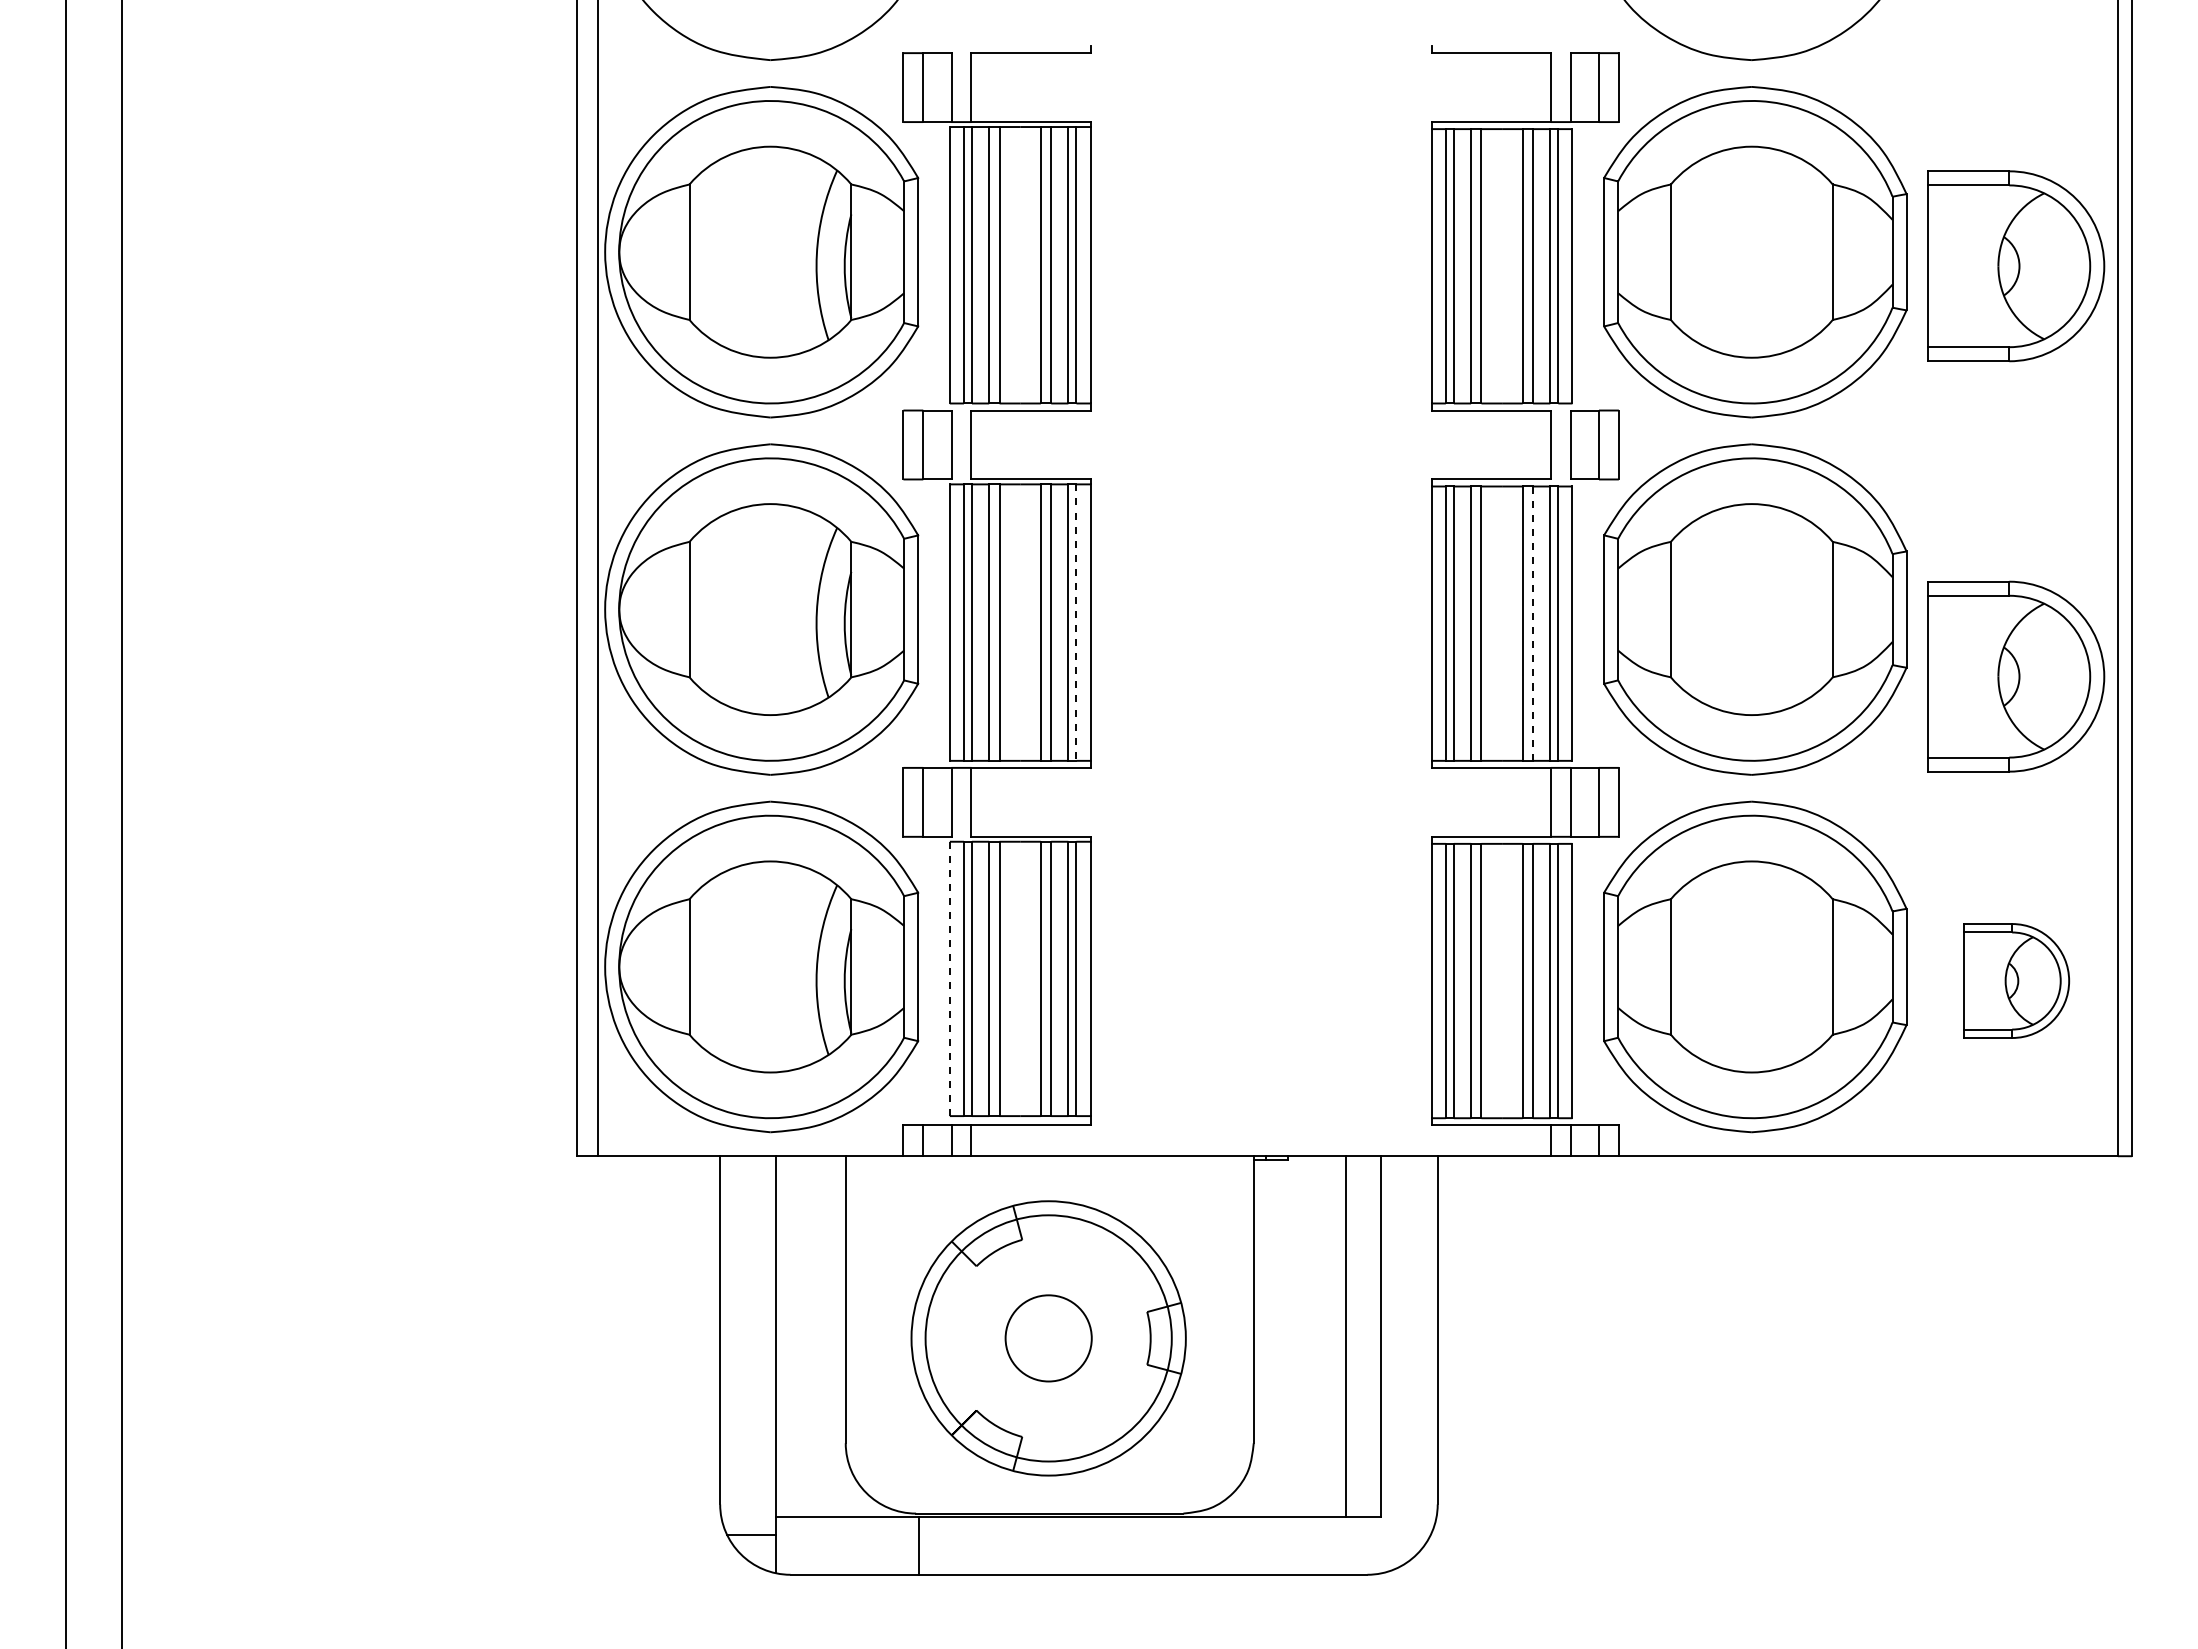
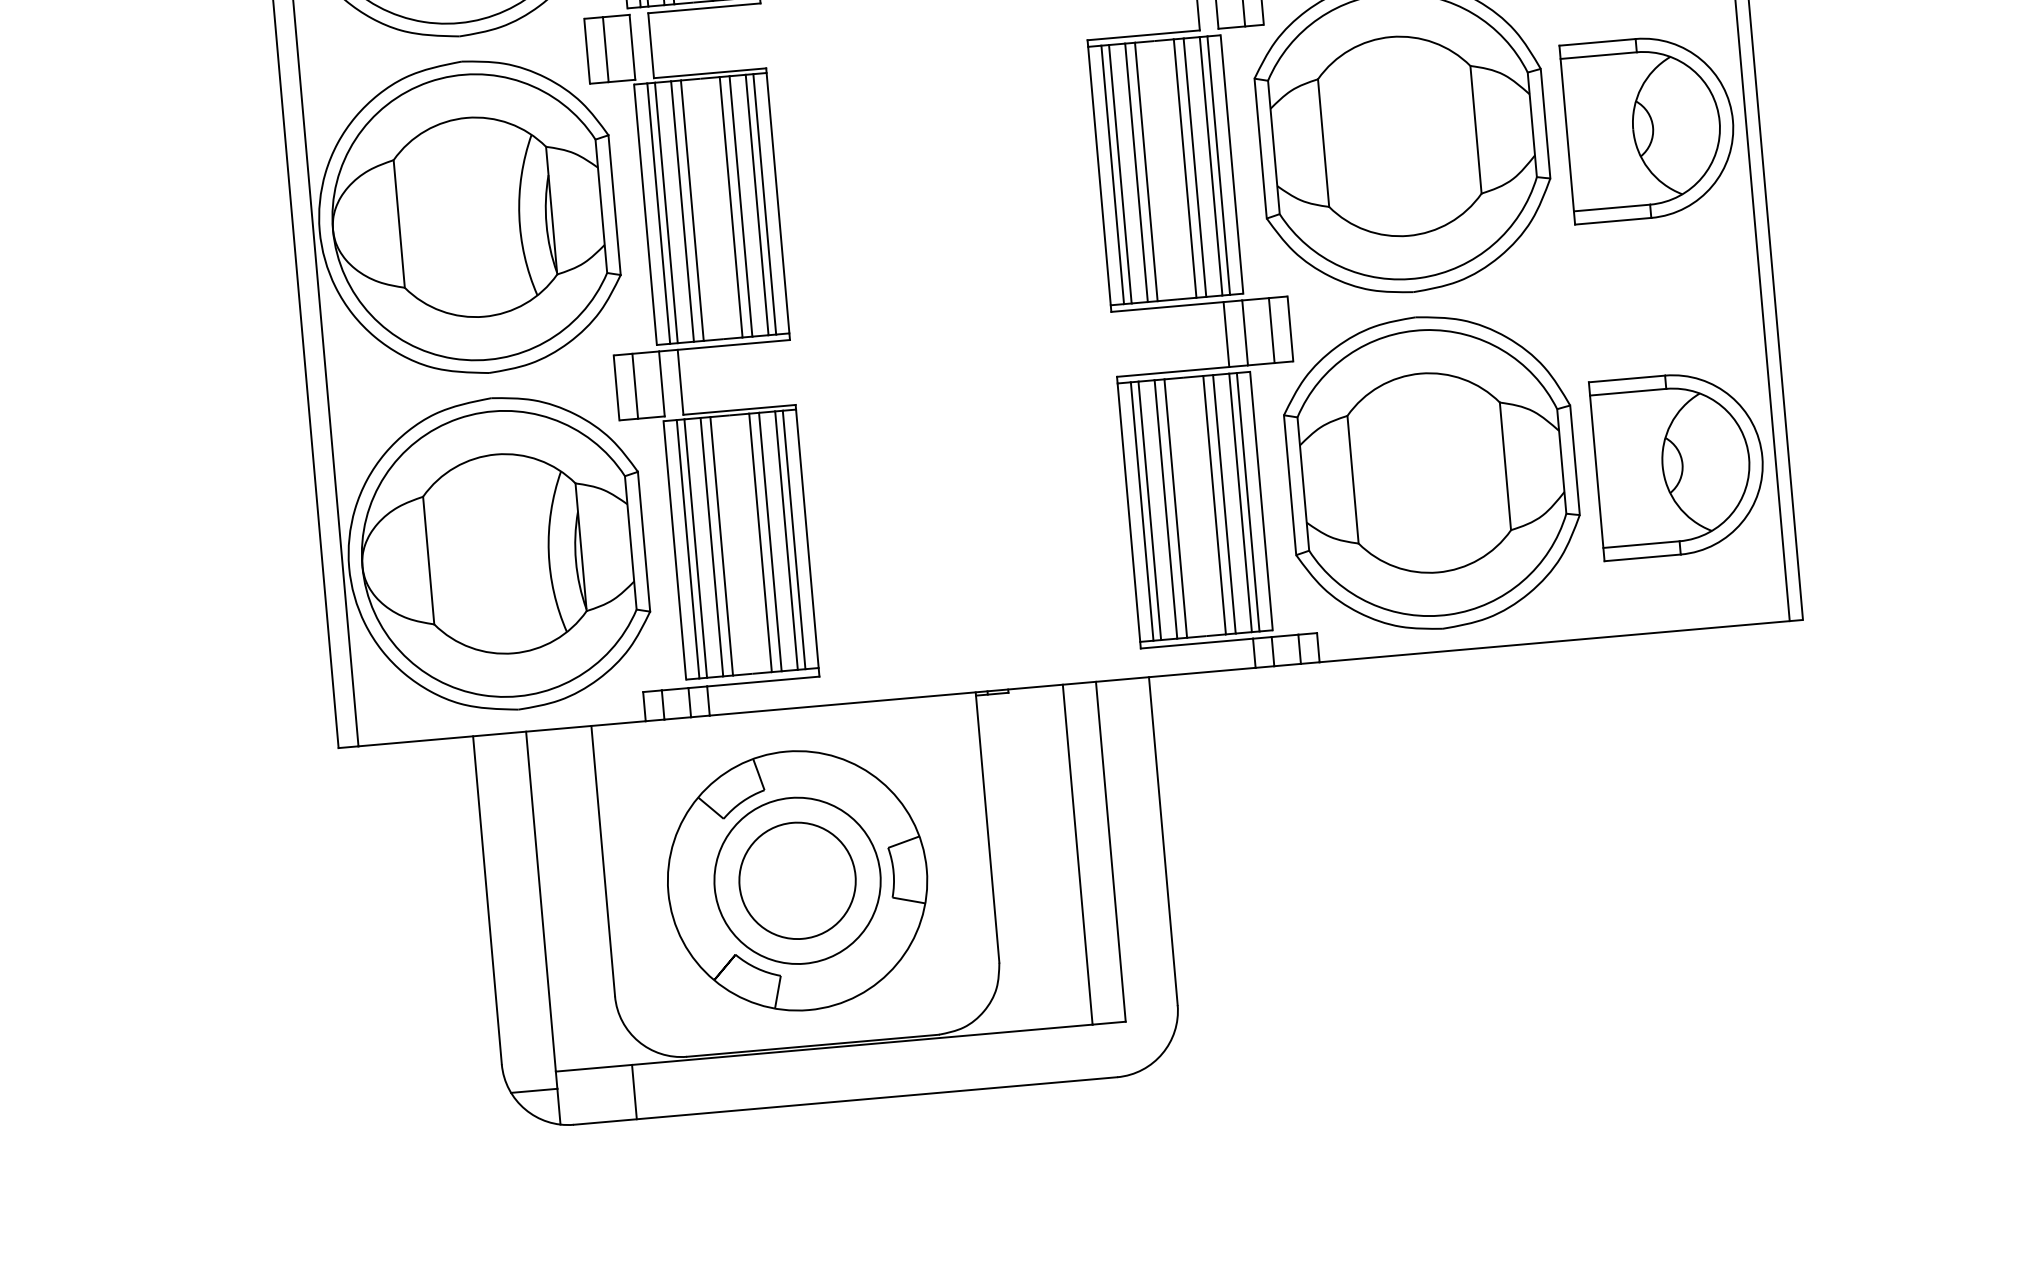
line: (1076, 623) -> (764, 205), dashed -> solid
line: (1533, 624) -> (1195, 168), dashed -> solid
part: (2016, 676) -> (1650, 127), moved
line: (949, 979) -> (674, 550), dashed -> solid
part: (2016, 980) -> (1679, 463), size x1.67
circle: (1048, 1337) -> (797, 880), size x1.43
circle: (1048, 1338) -> (797, 880), size x0.71
line: (919, 1545) -> (634, 1091), moved

